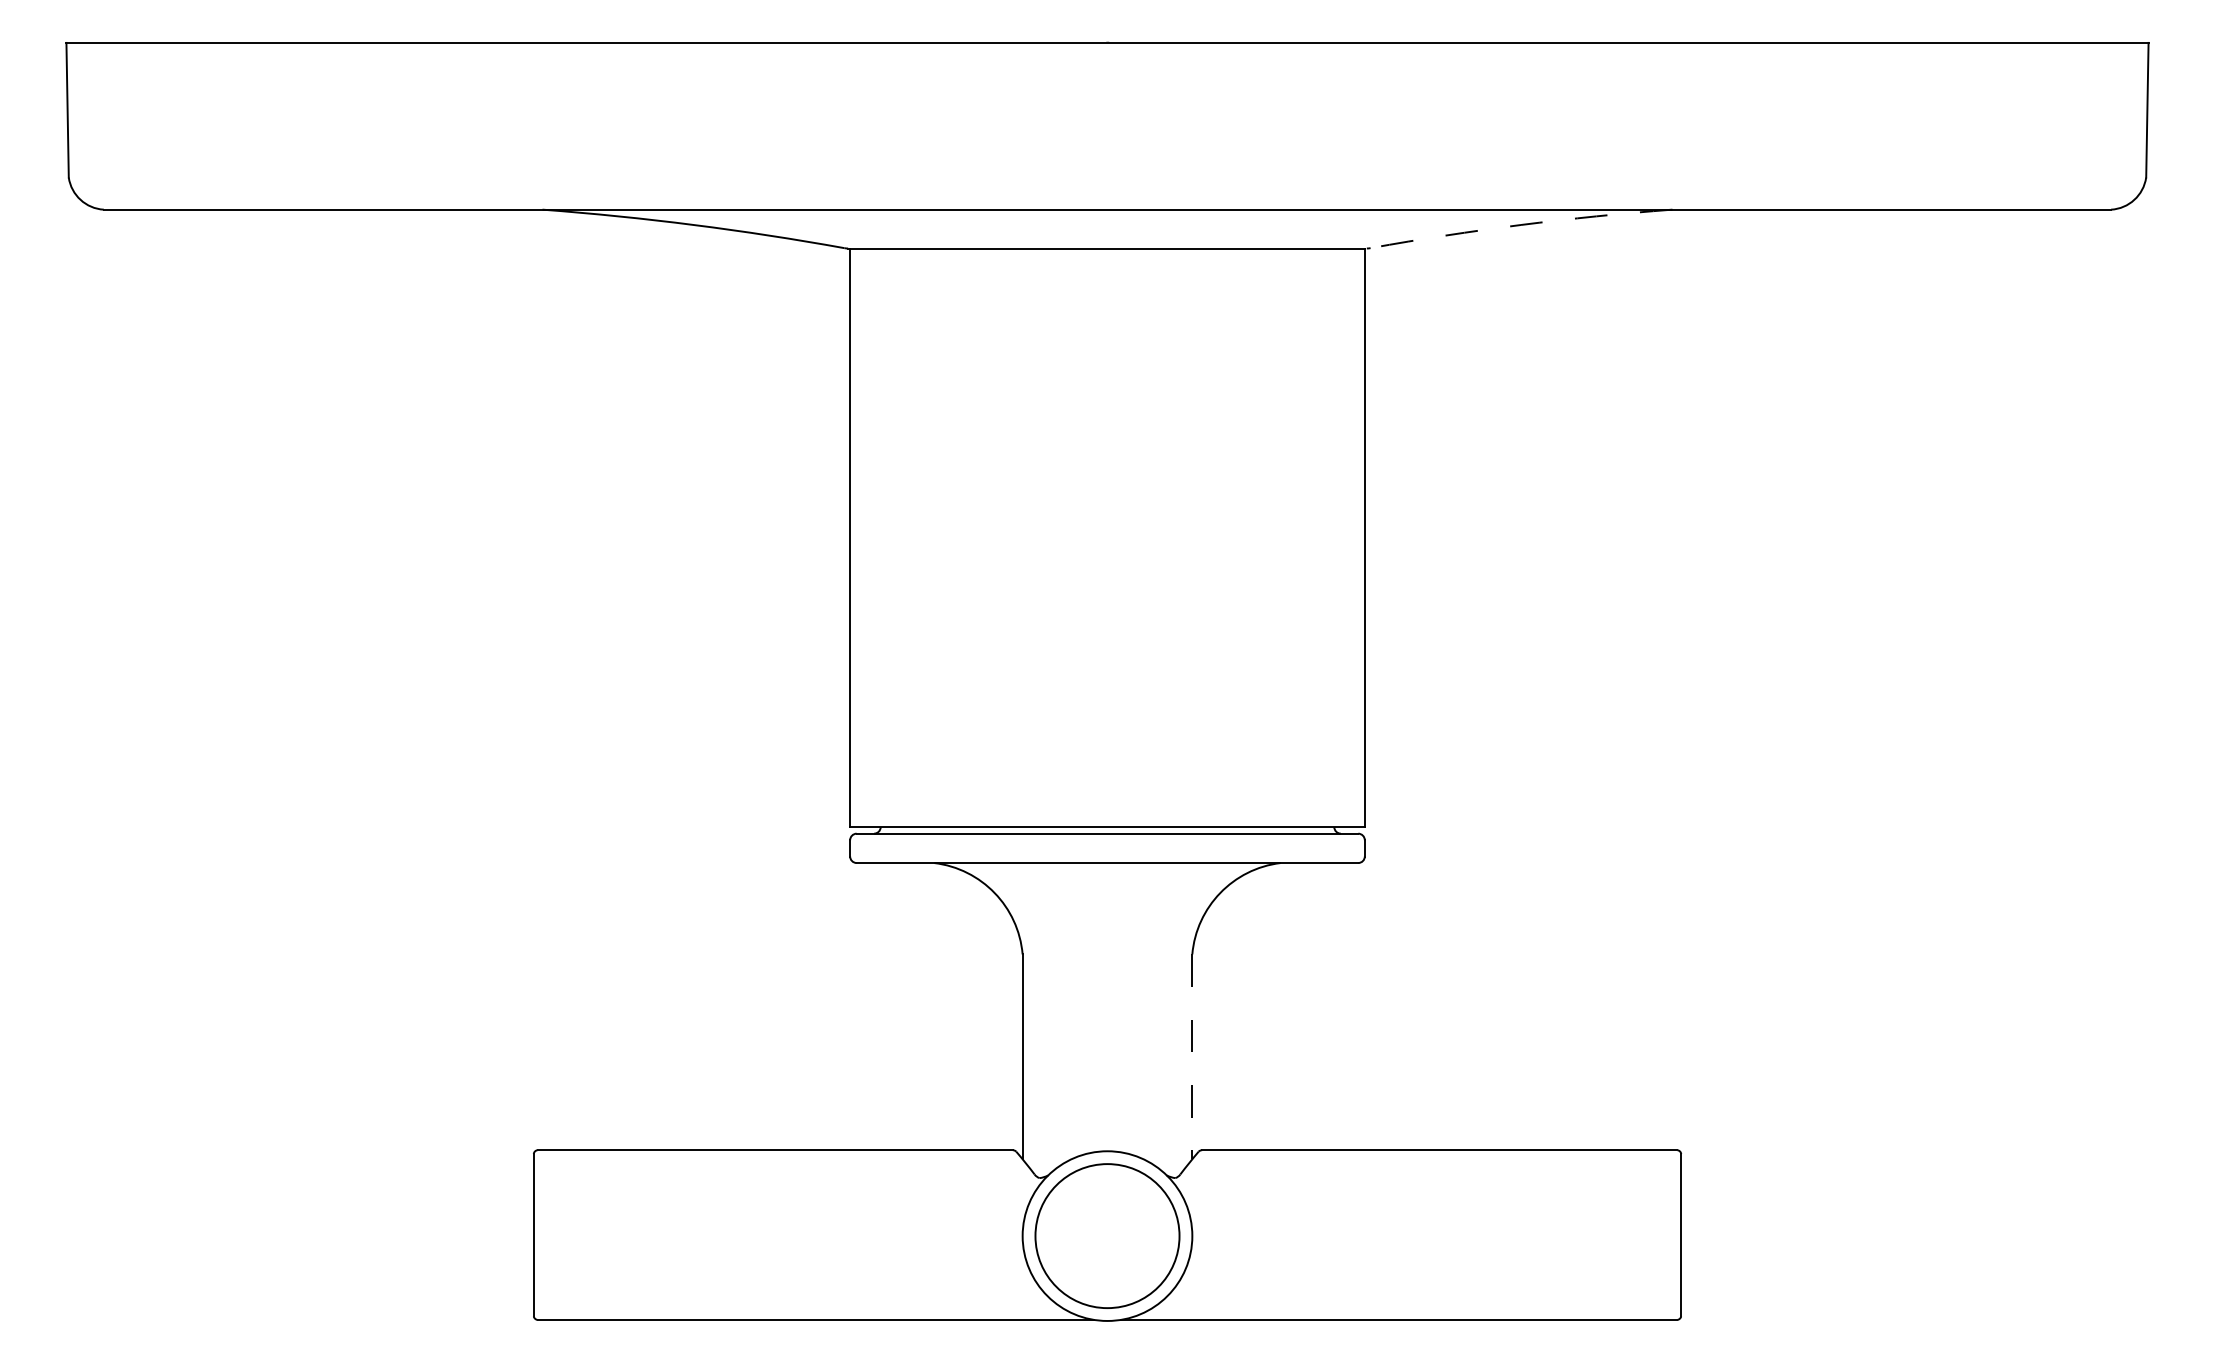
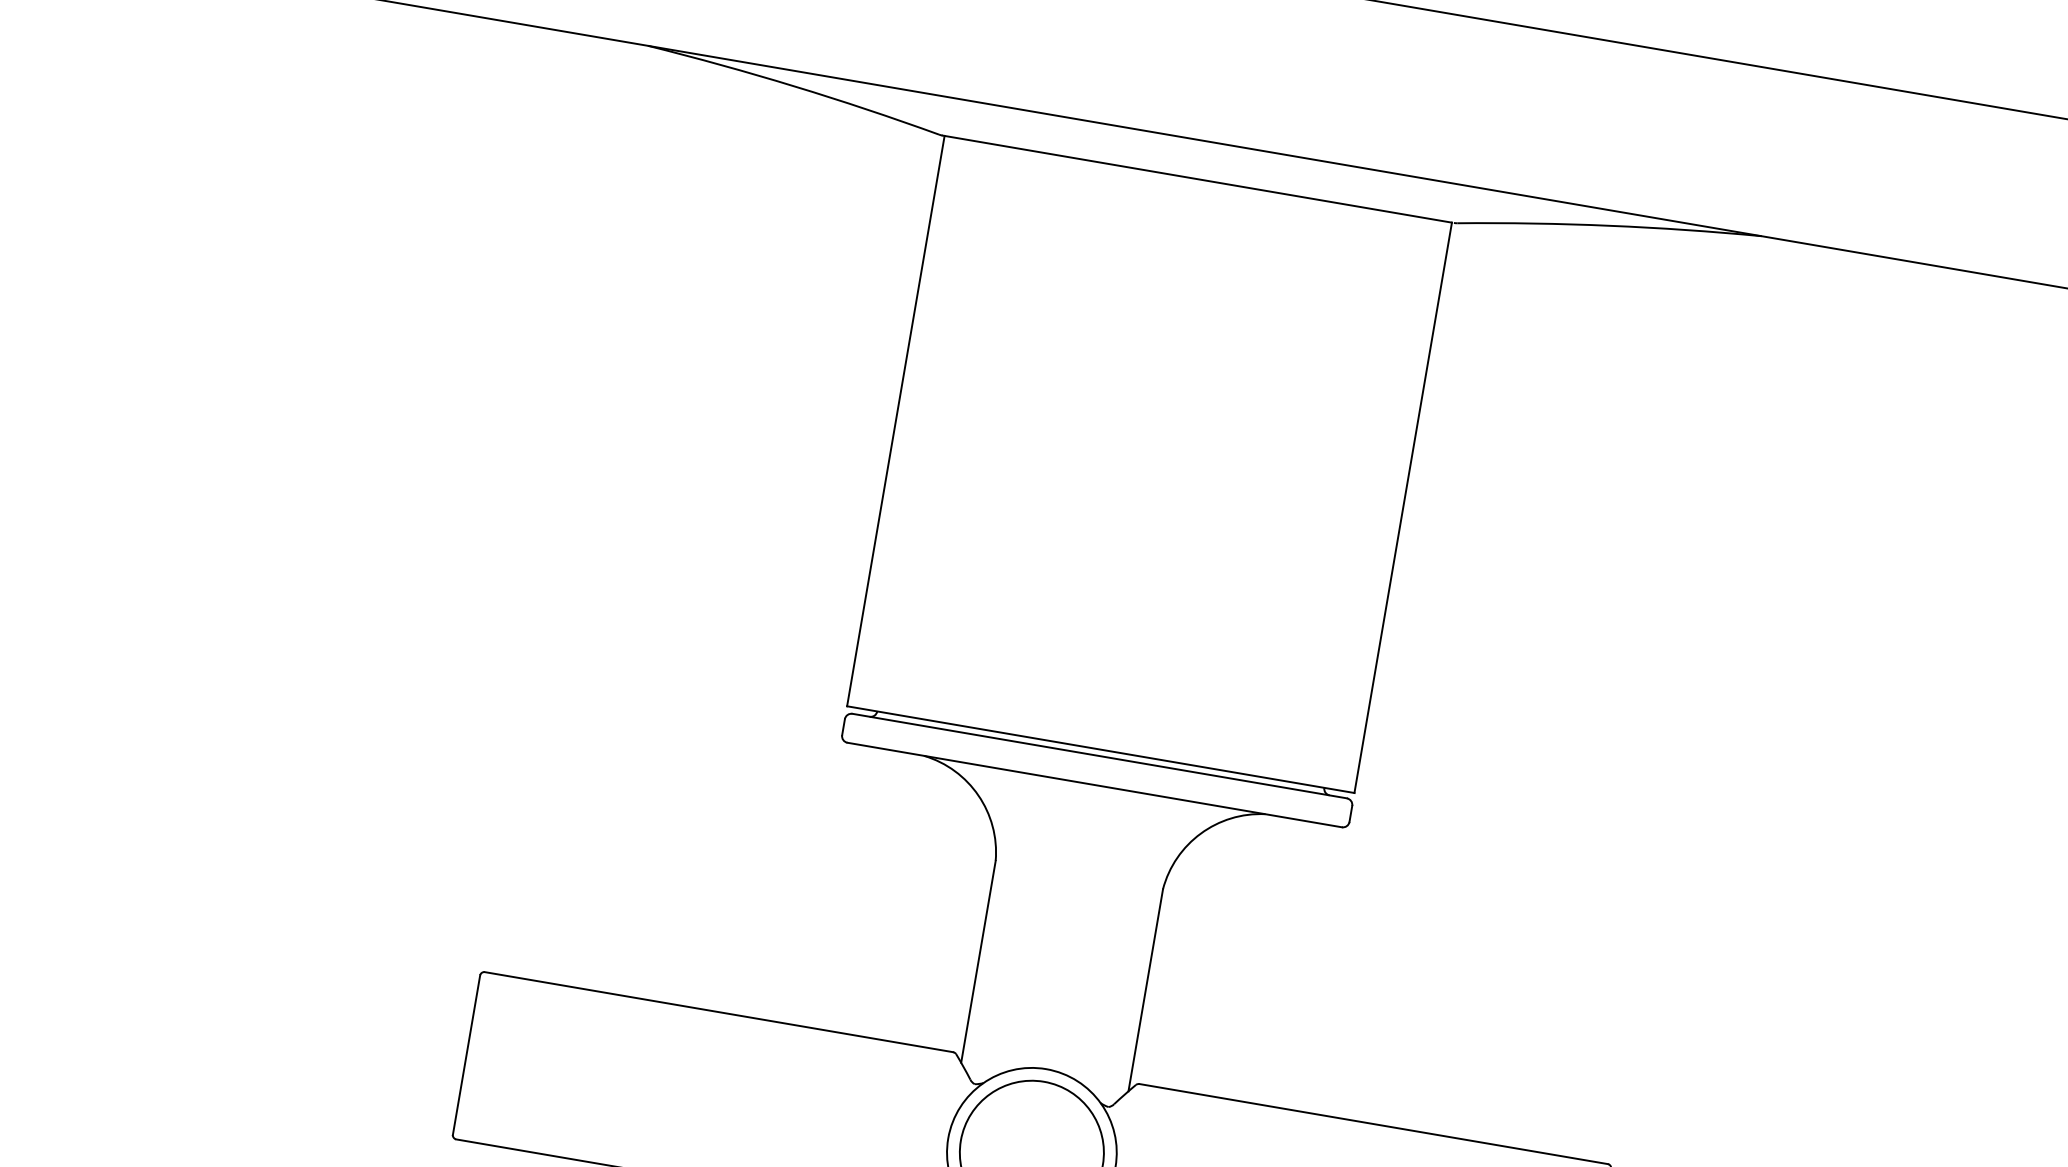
arc: (1521, 225) -> (1610, 226), dashed -> solid
line: (1192, 1057) -> (1145, 991), dashed -> solid

